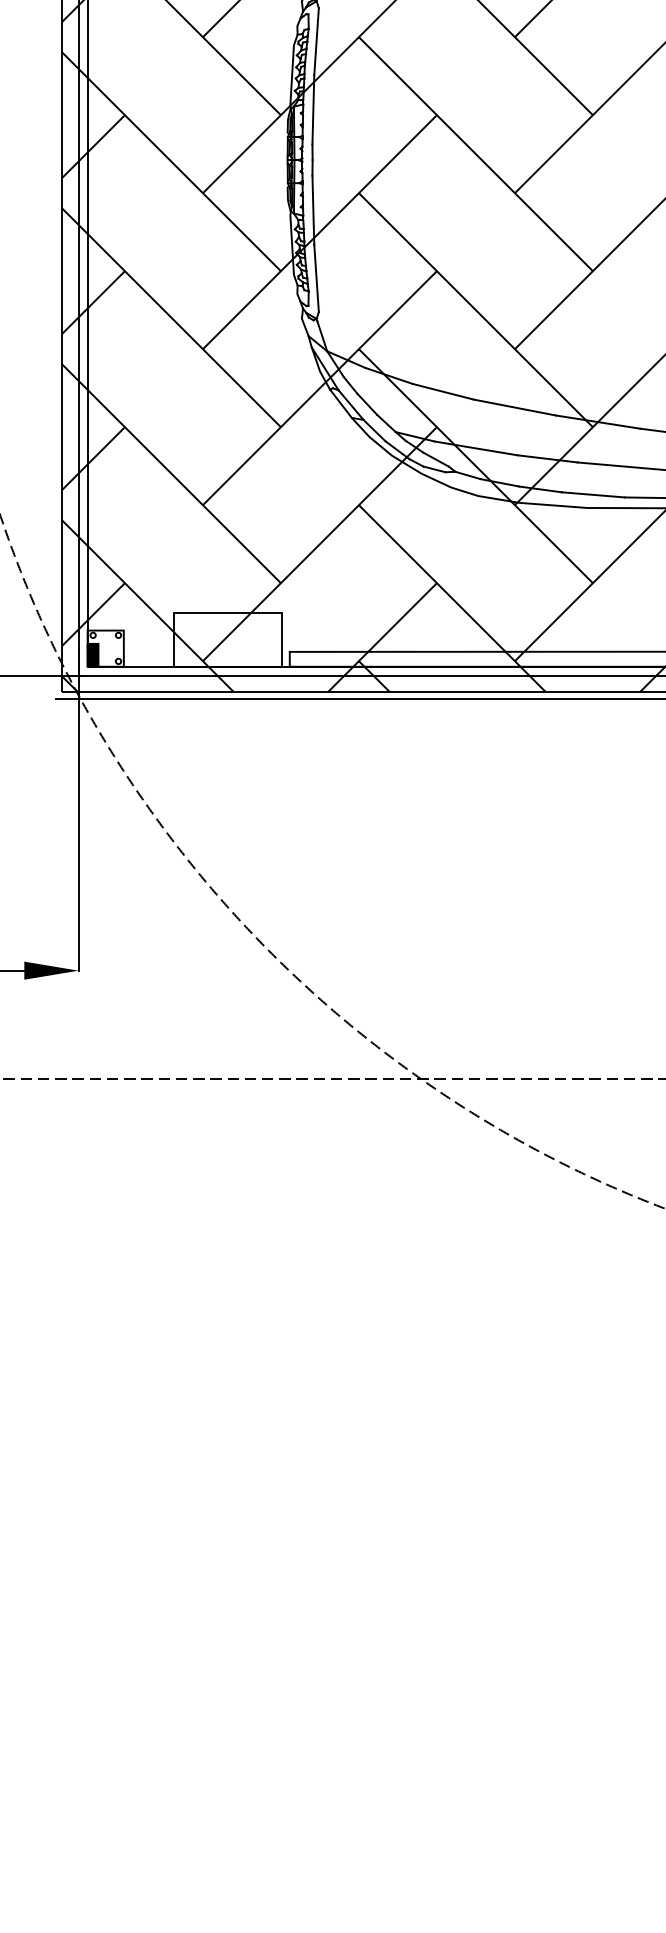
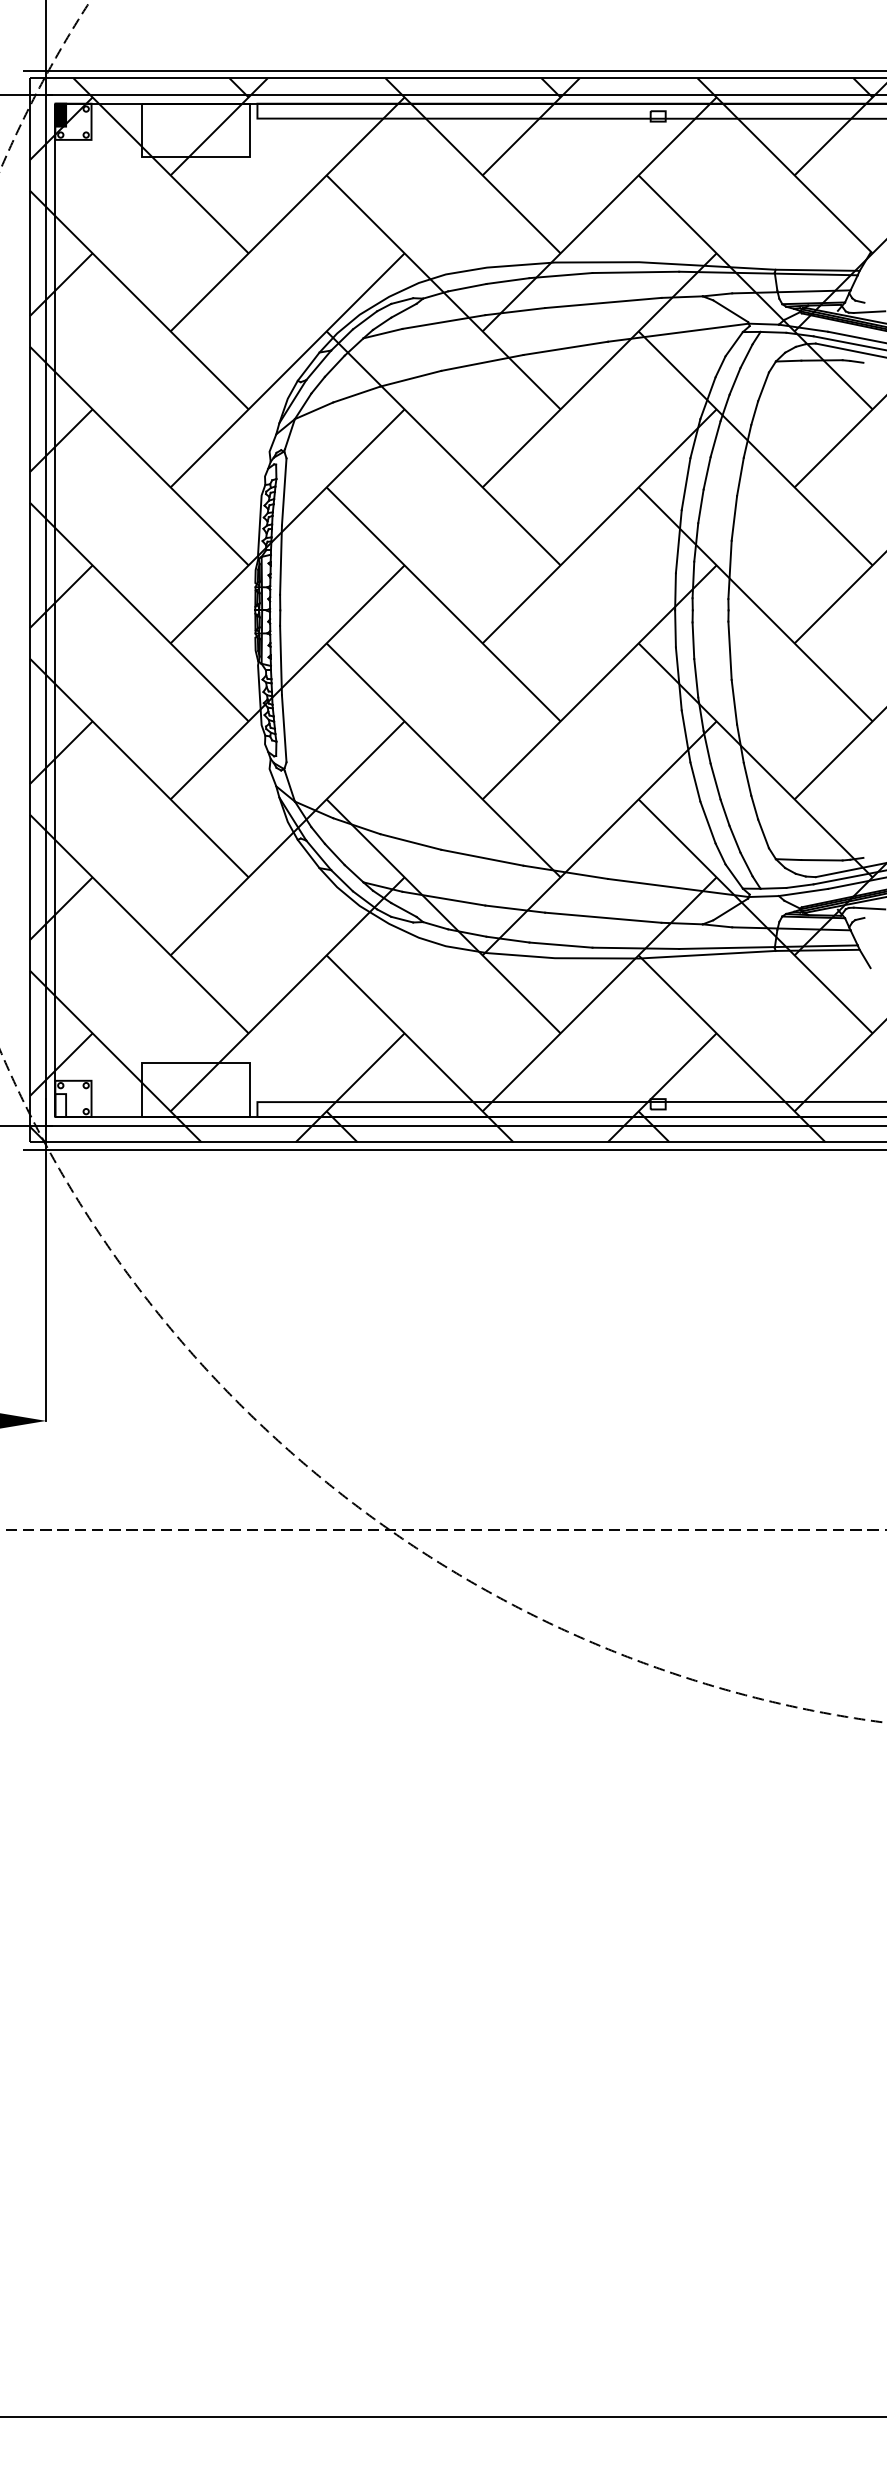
fill: (92, 655) -> (60, 1105), removed

